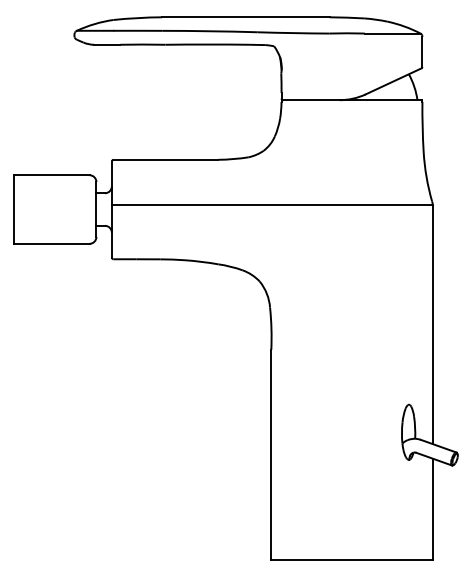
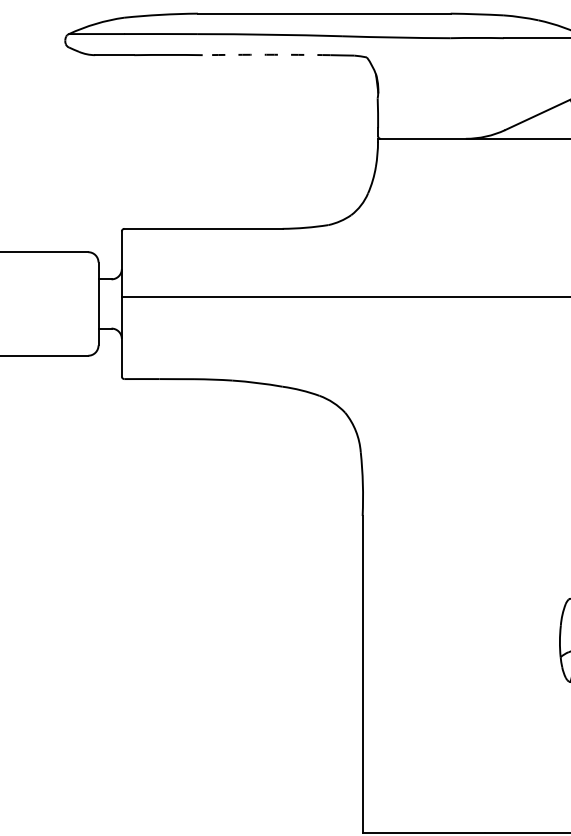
arc: (207, 44) -> (266, 54), solid -> dashed

